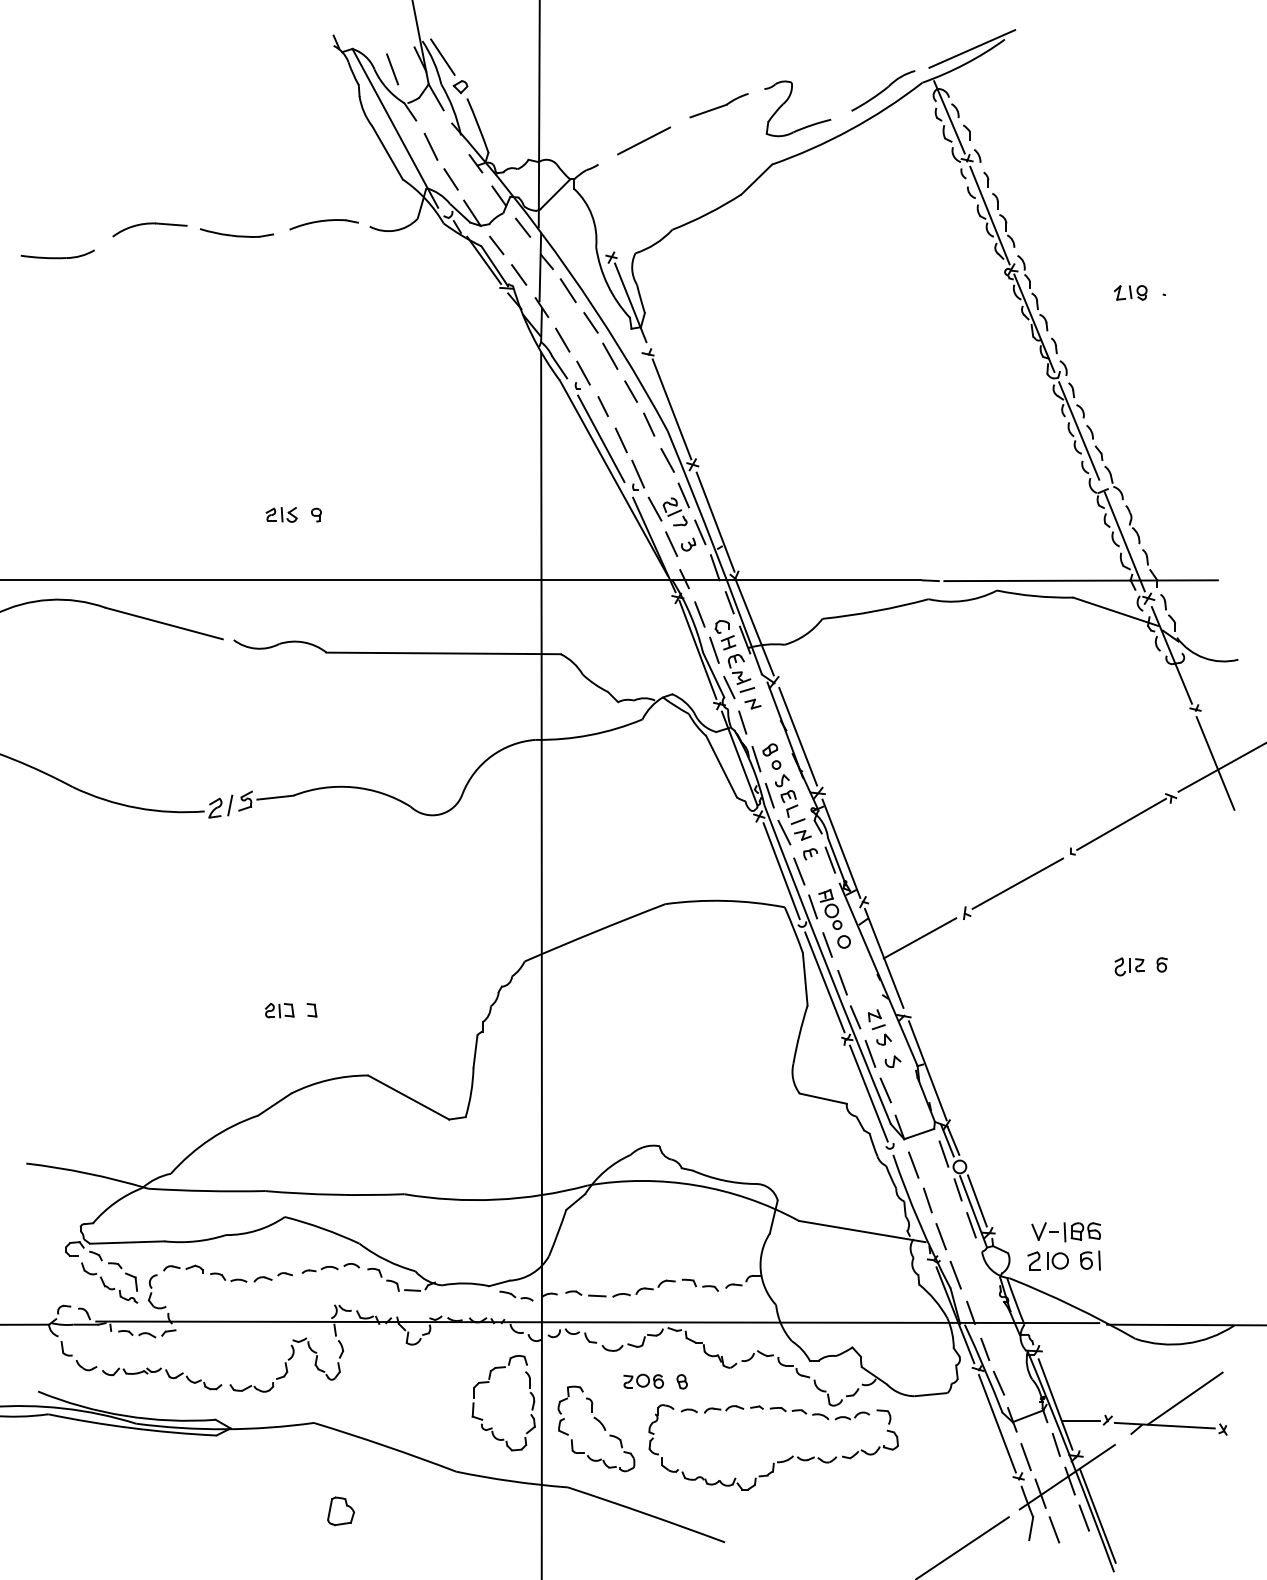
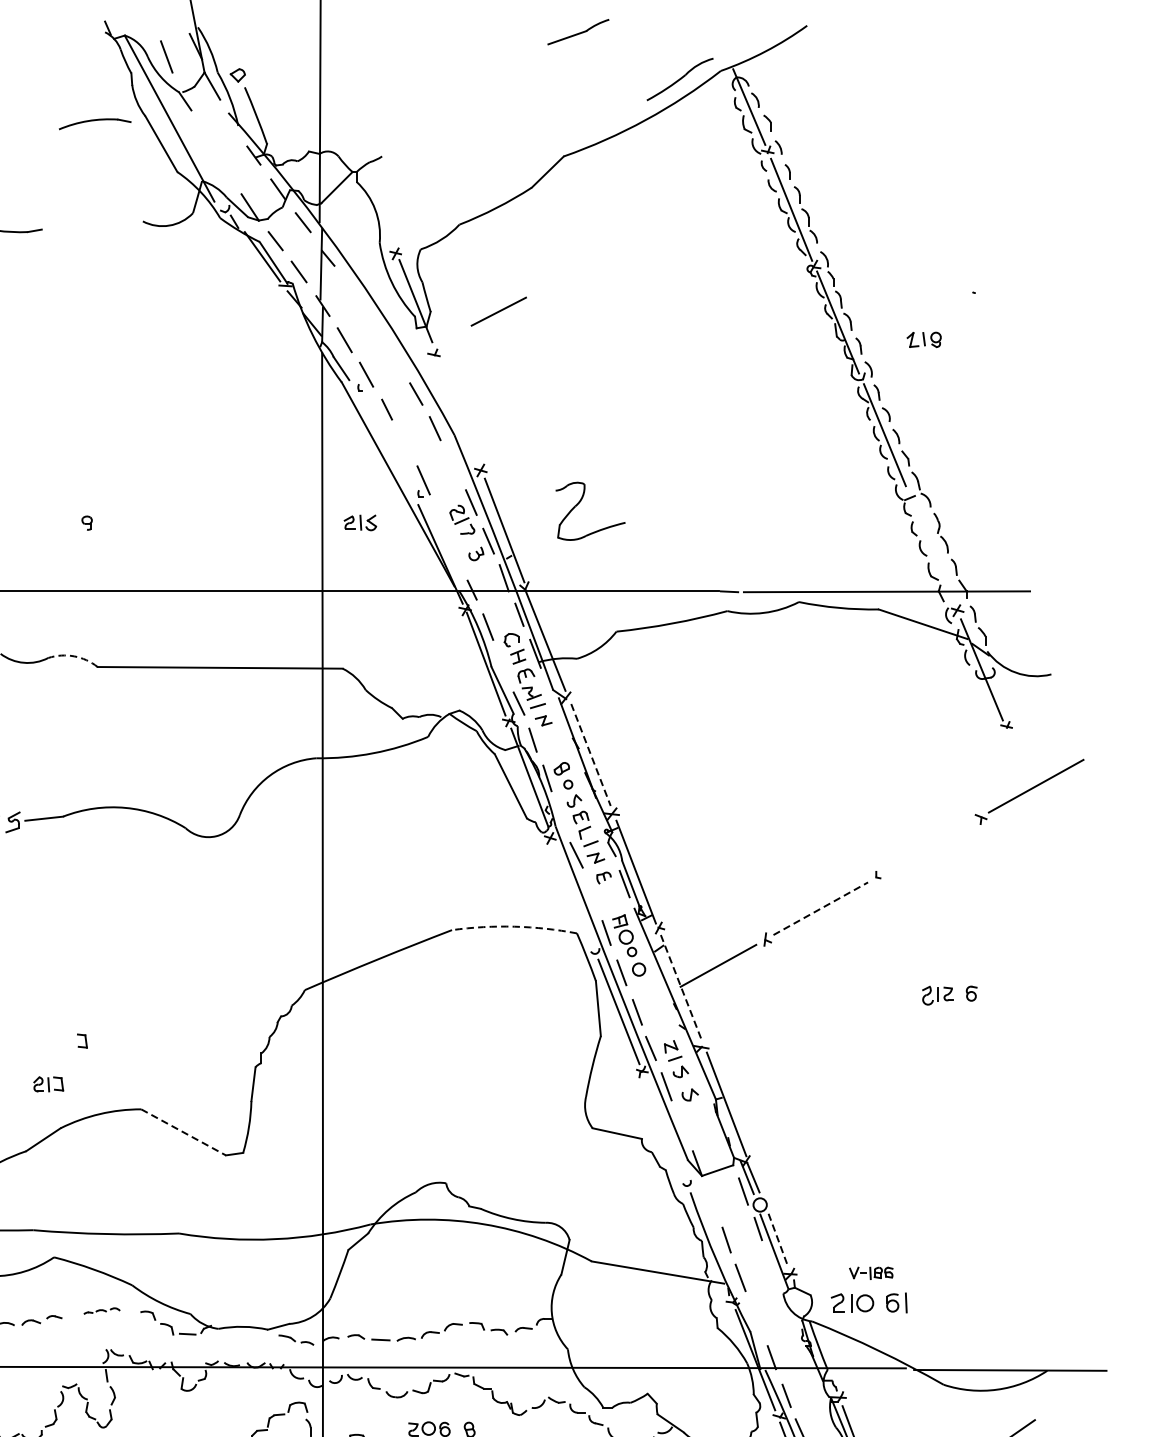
line: (972, 48) -> (773, 35), removed
line: (442, 56) -> (218, 43), removed
part: (787, 101) -> (579, 503), moved
part: (718, 105) -> (577, 31), moved
line: (644, 140) -> (499, 311), moved
line: (430, 146) -> (206, 137), removed
line: (450, 179) -> (227, 172), removed
part: (323, 224) -> (94, 123), moved
line: (567, 290) -> (349, 288), removed
part: (1130, 292) -> (923, 339), moved
line: (590, 322) -> (373, 321), removed
line: (610, 355) -> (394, 356), removed
line: (671, 409) -> (458, 412), removed
line: (601, 438) -> (385, 443), removed
line: (620, 440) -> (405, 445), removed
line: (667, 460) -> (454, 466), removed
line: (654, 508) -> (440, 516), removed
part: (281, 514) -> (360, 522), moved
line: (1124, 541) -> (932, 550), removed
line: (671, 543) -> (458, 552), removed
arc: (304, 642) -> (74, 656), solid -> dashed
line: (714, 649) -> (503, 663), removed
line: (798, 737) -> (591, 755), solid -> dashed
line: (1215, 763) -> (1027, 782), removed
line: (769, 795) -> (561, 816), removed
line: (1121, 823) -> (929, 845), removed
line: (781, 871) -> (573, 895), removed
line: (799, 871) -> (592, 895), removed
line: (1017, 883) -> (820, 908), solid -> dashed
arc: (725, 900) -> (514, 926), solid -> dashed
line: (884, 958) -> (681, 986), solid -> dashed
part: (279, 1010) -> (48, 1084), moved
line: (885, 1090) -> (682, 1125), removed
line: (868, 1093) -> (664, 1128), removed
line: (409, 1097) -> (184, 1132), solid -> dashed
line: (913, 1164) -> (711, 1202), removed
line: (977, 1201) -> (778, 1241), solid -> dashed
line: (971, 1225) -> (772, 1266), removed
part: (1065, 1232) -> (870, 1273), size x0.6
part: (330, 1268) -> (101, 1311), size x0.6
line: (955, 1274) -> (755, 1317), removed

